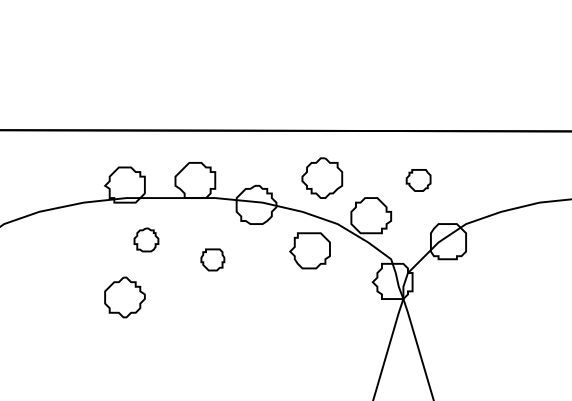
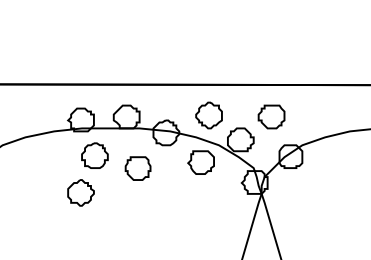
part: (418, 179) -> (271, 116), size x1.67
part: (145, 239) -> (94, 155), size x1.67
part: (212, 259) -> (137, 168), size x1.67

